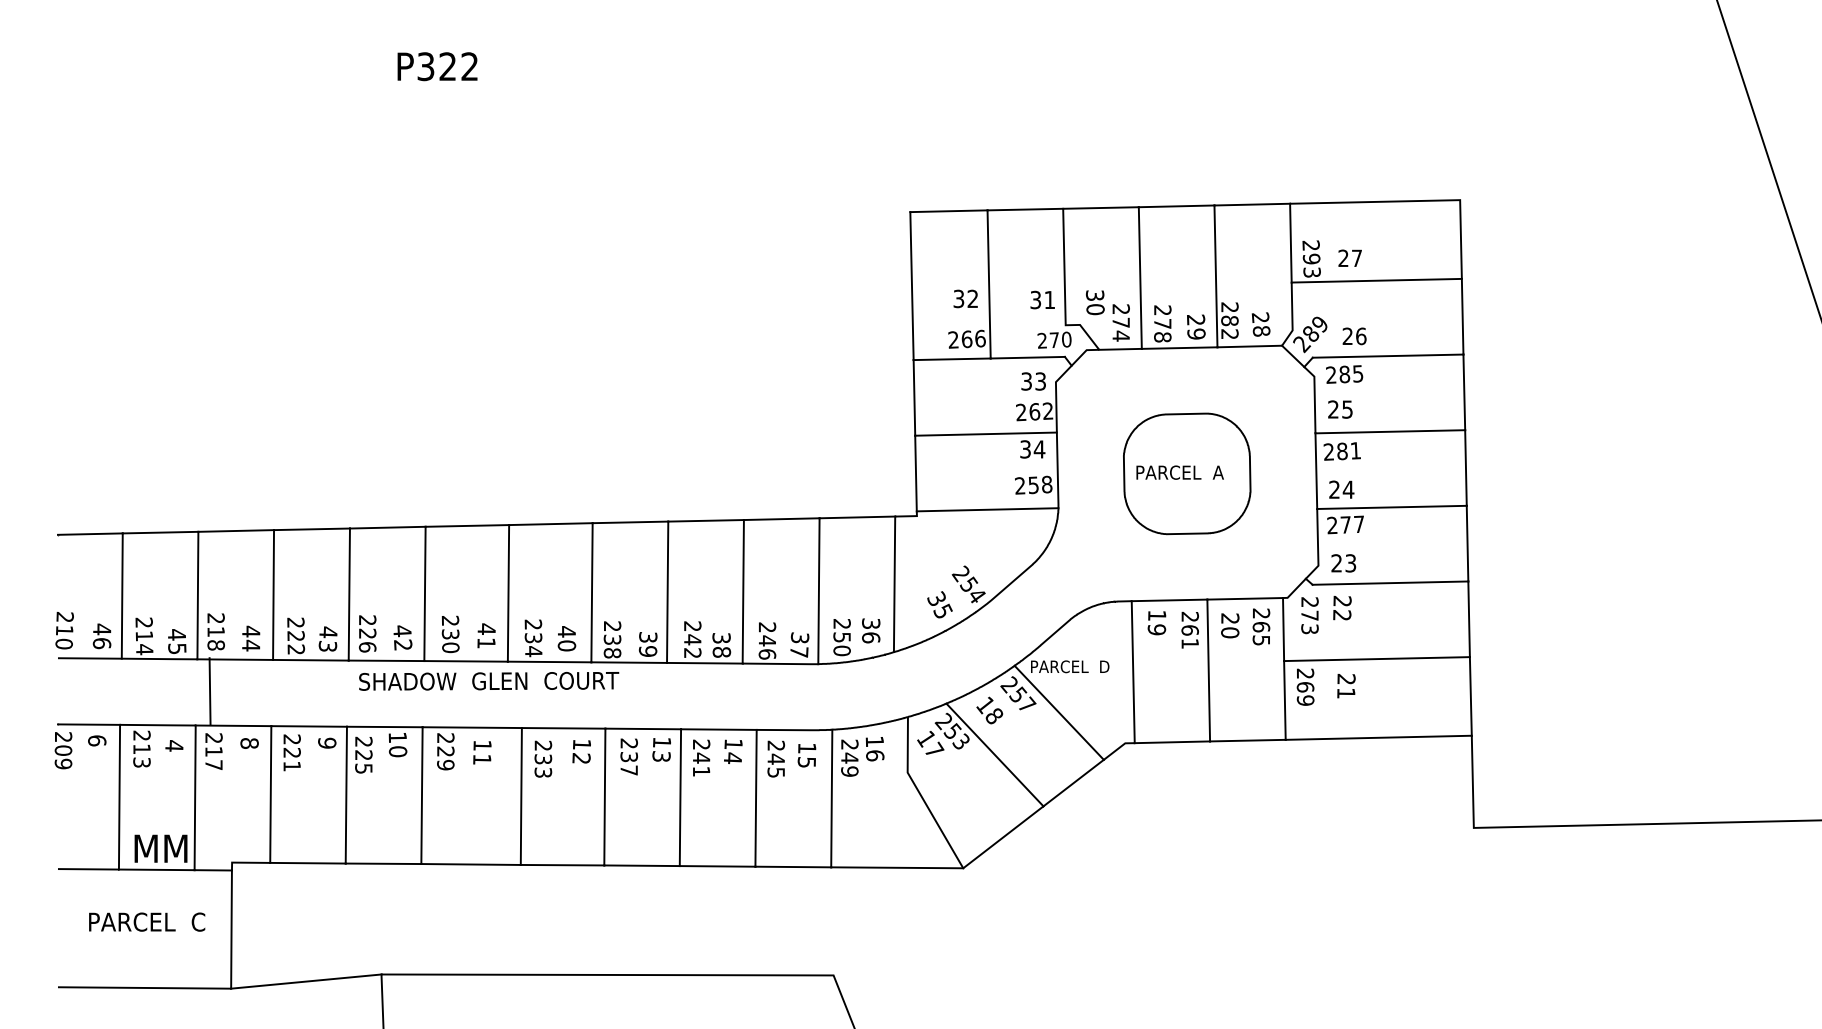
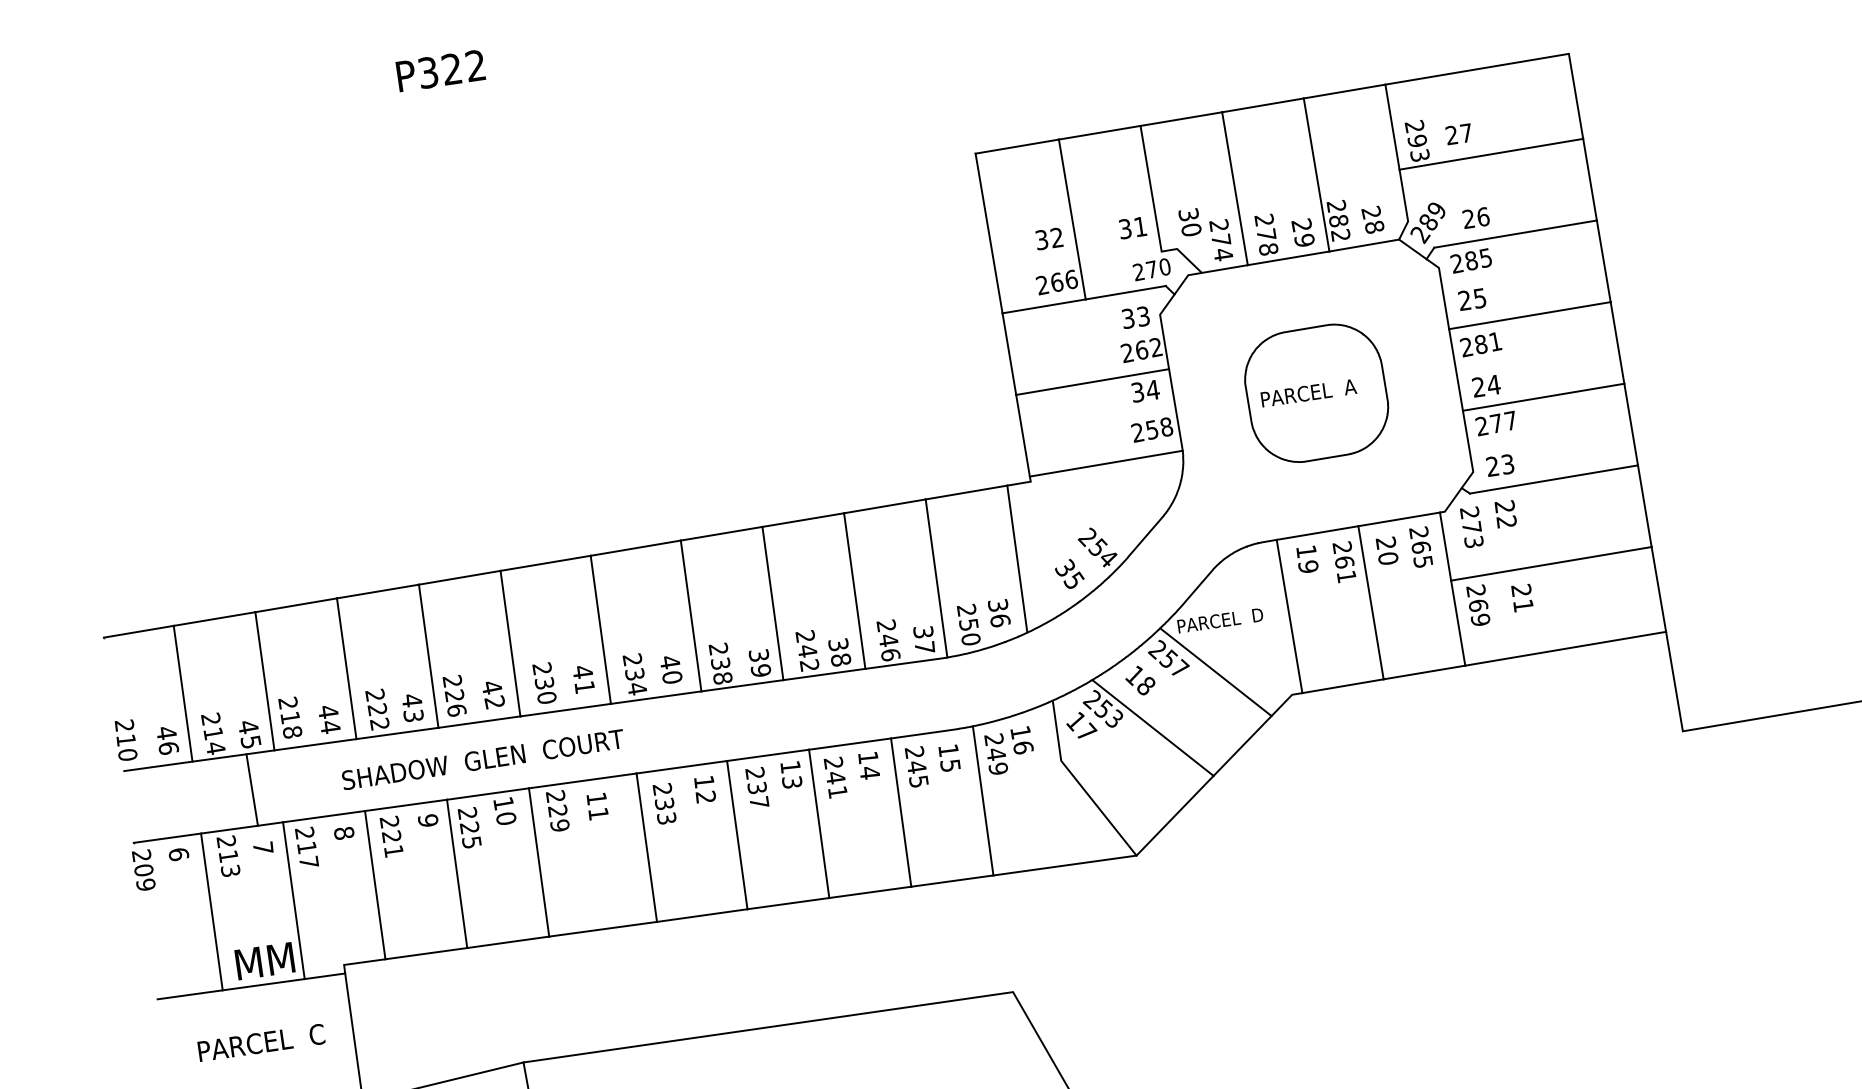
text: (489, 681) -> (483, 759), moved
line: (209, 691) -> (251, 790), moved
text: (174, 745) -> (263, 847), 4 -> 7

